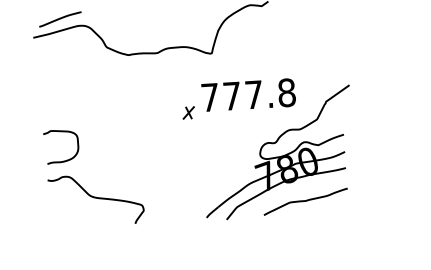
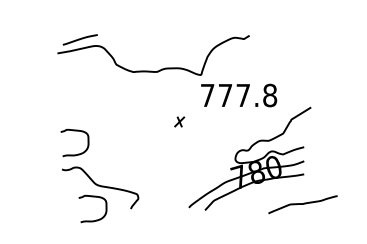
text: (249, 95) -> (239, 95), moved
curve: (305, 201) -> (302, 204), moved
curve: (87, 212) -> (92, 197), added

